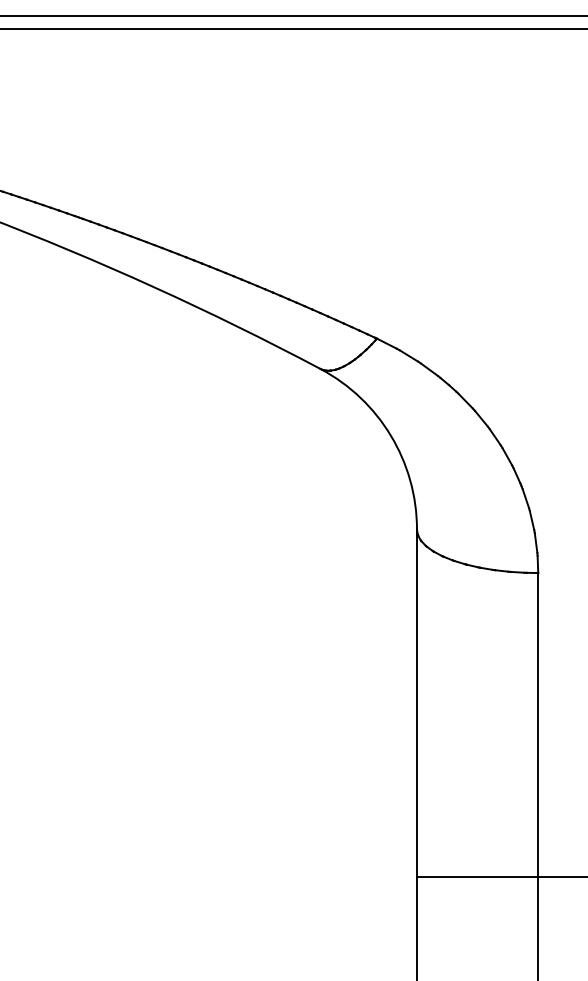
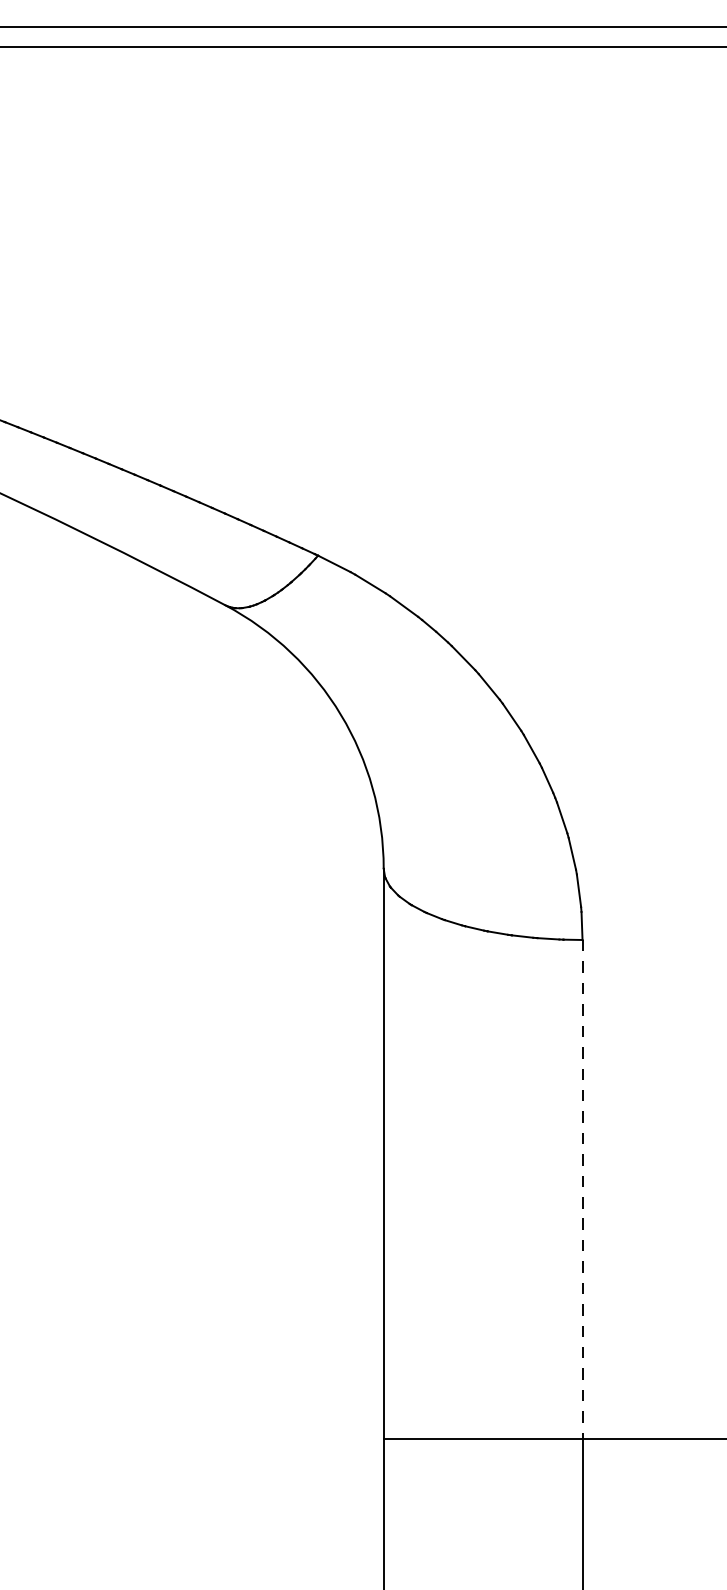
line: (538, 725) -> (582, 1190), solid -> dashed

